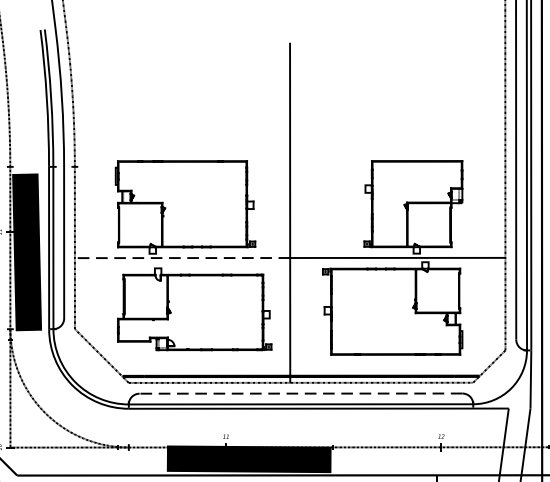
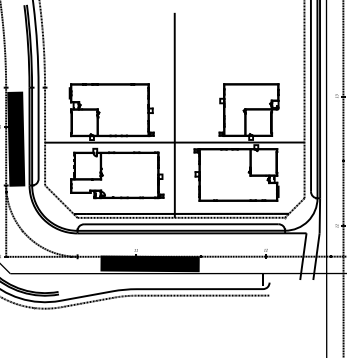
line: (181, 257) -> (109, 142), dashed -> solid
line: (299, 393) -> (180, 224), dashed -> solid

